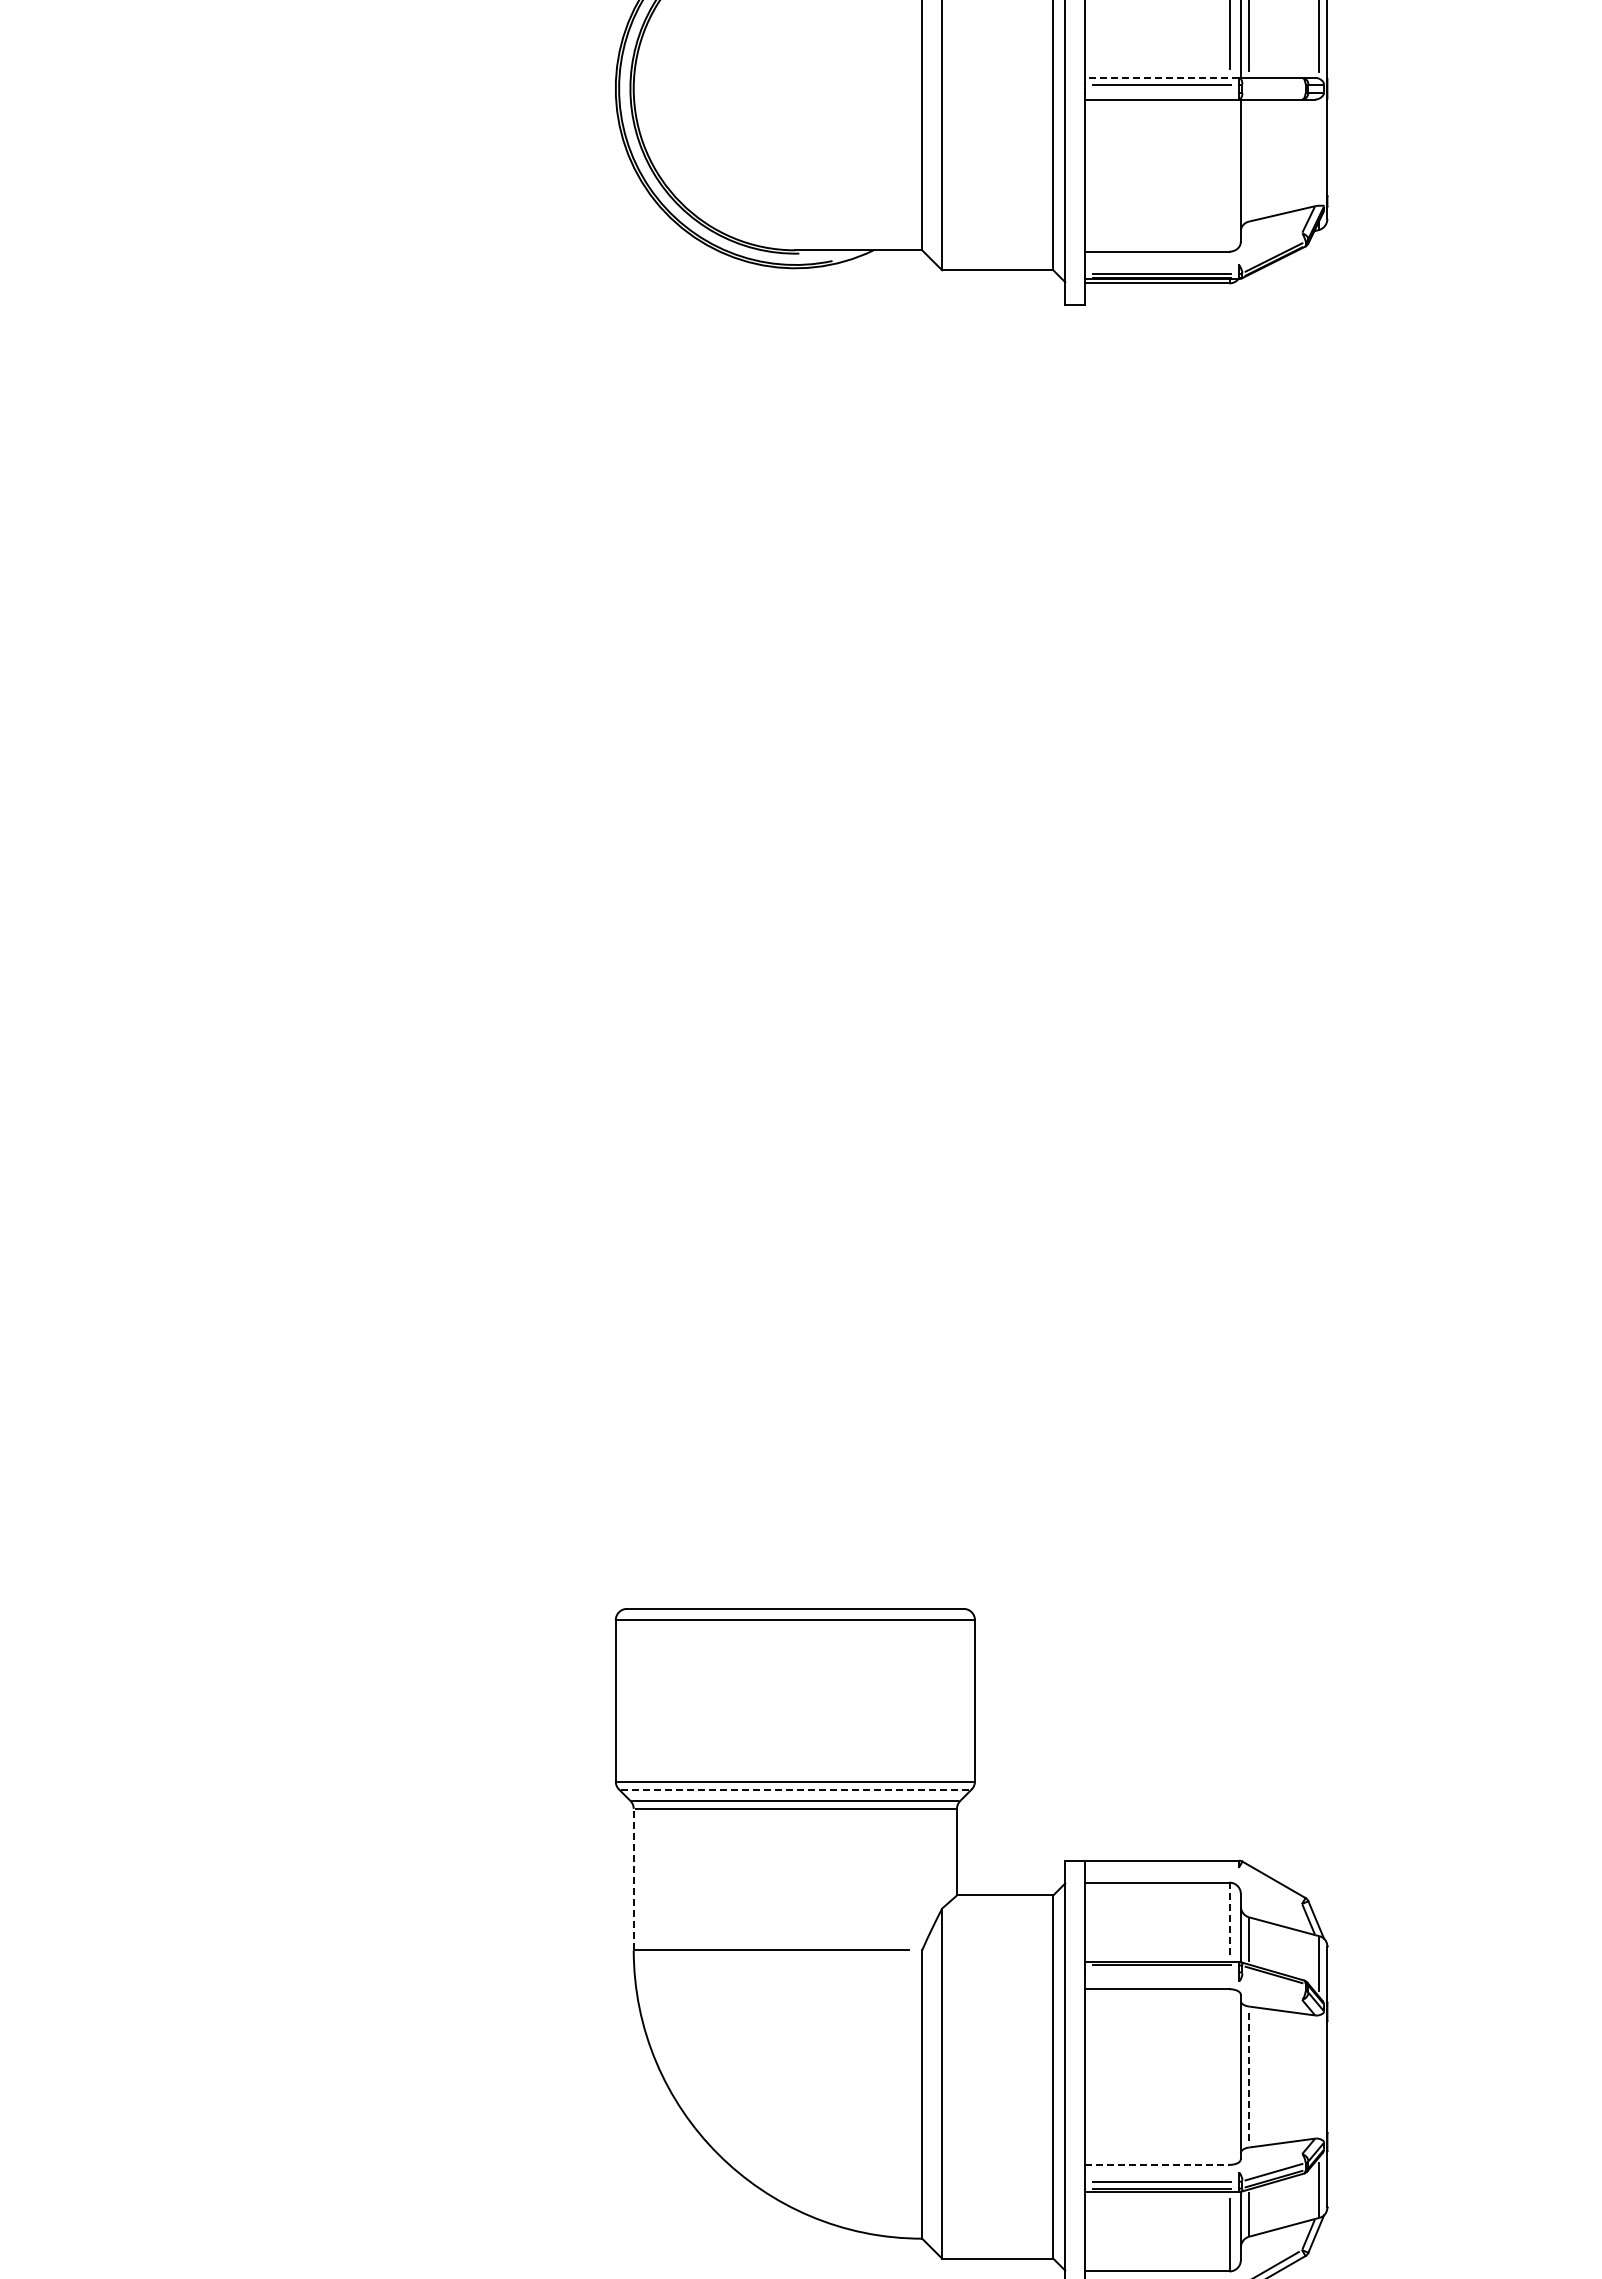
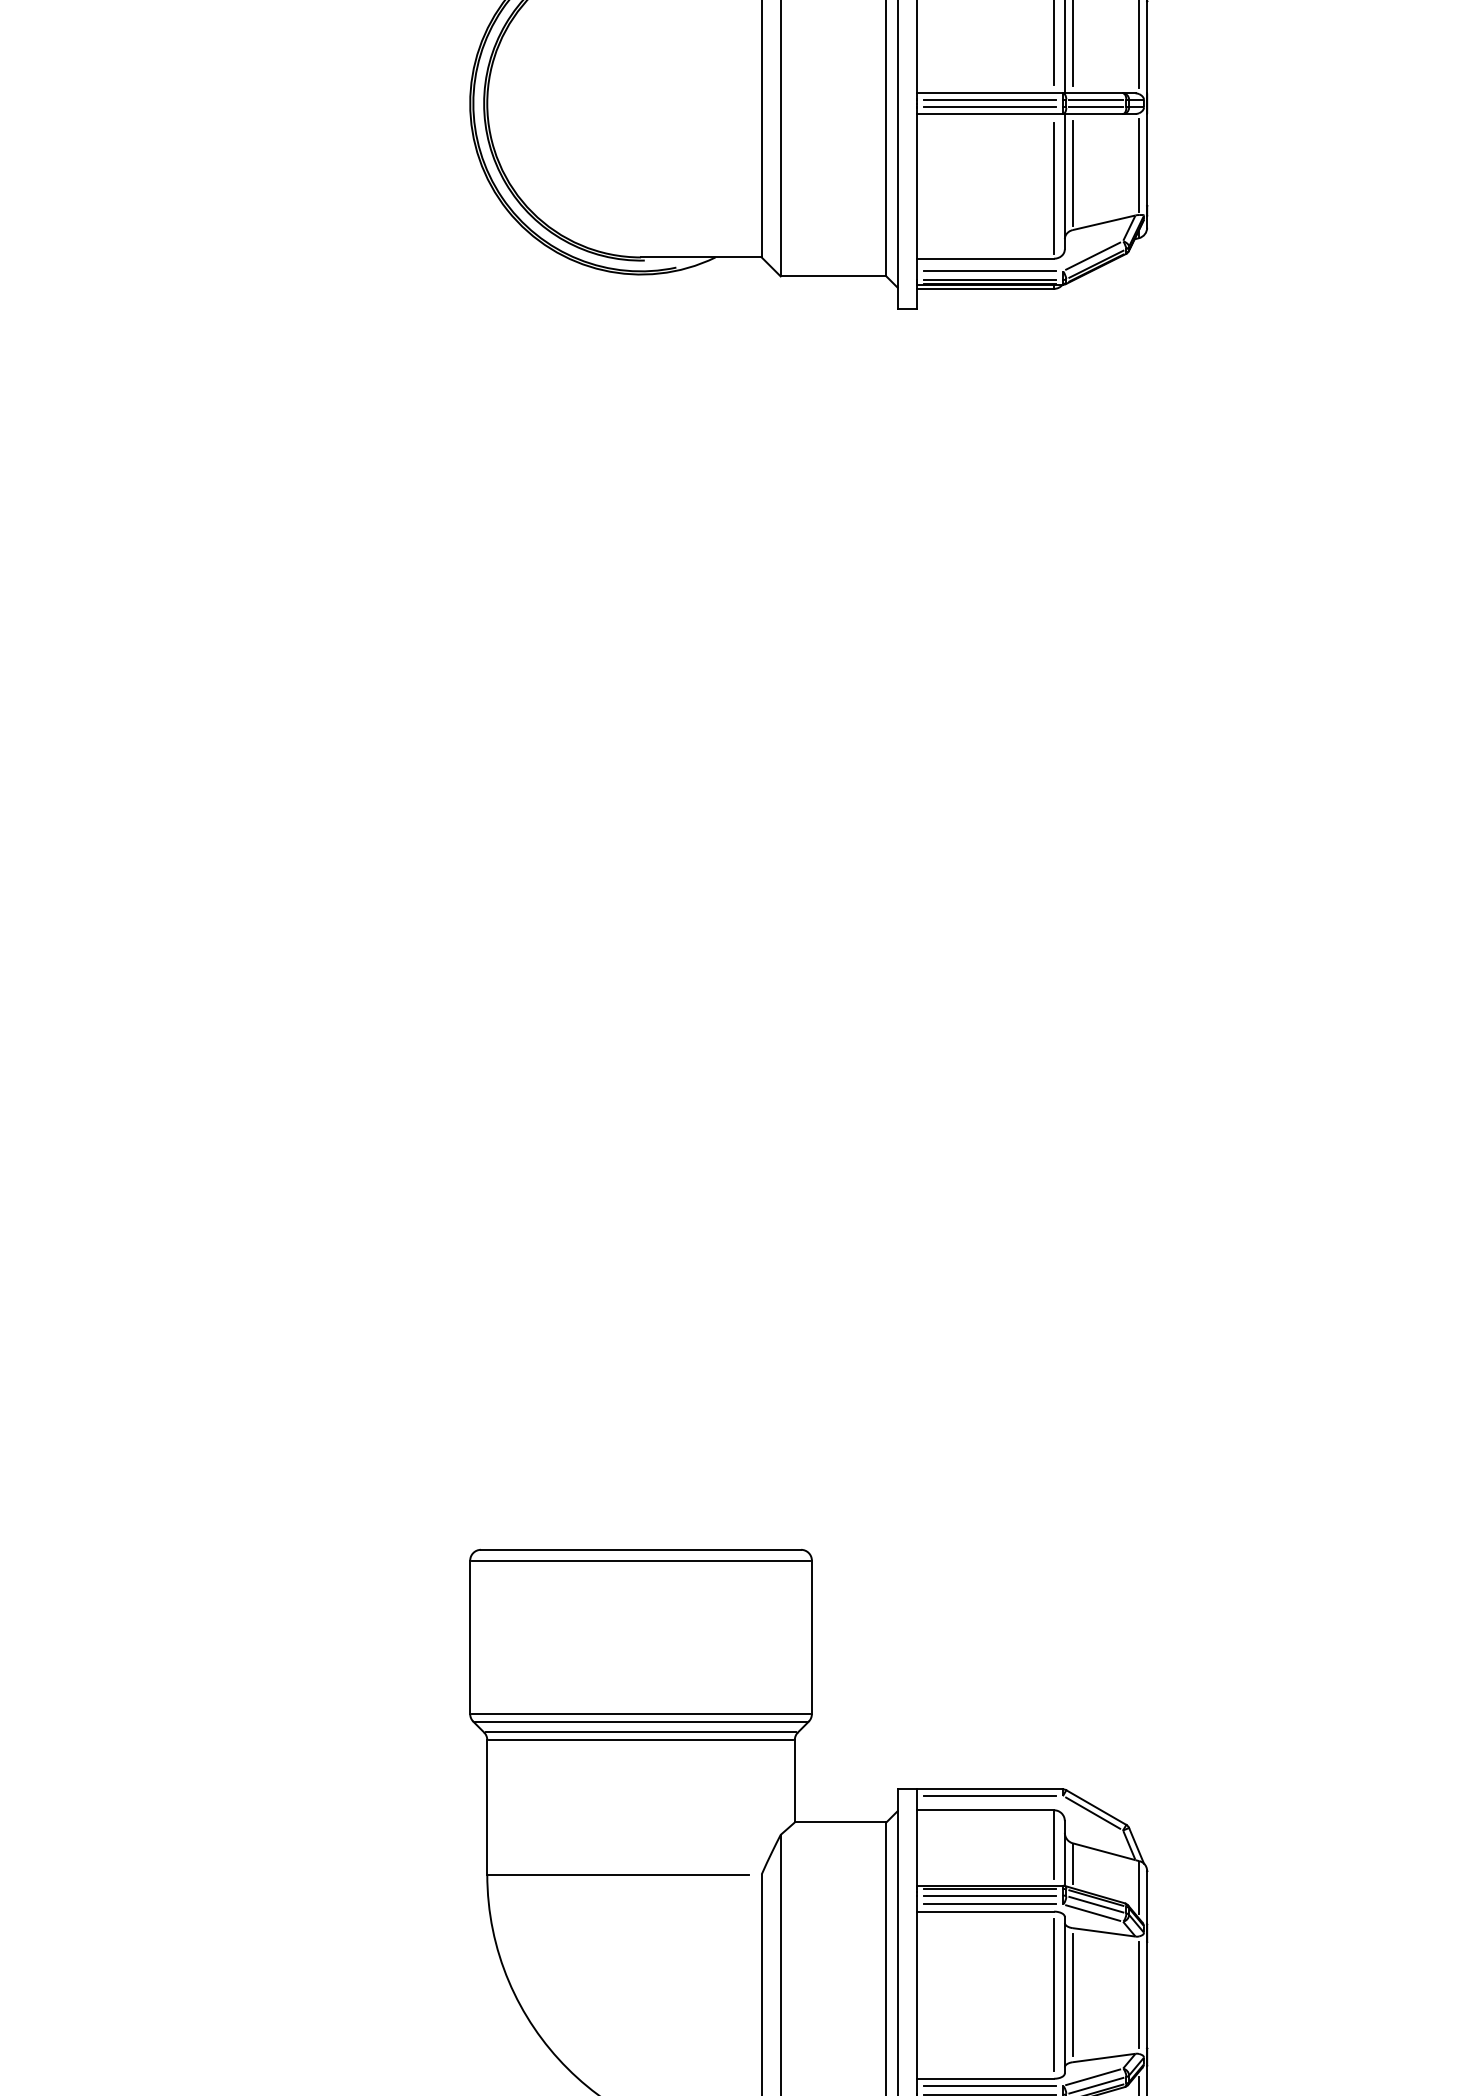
line: (1162, 77) -> (990, 93), dashed -> solid
line: (1273, 84) -> (1095, 99), added
line: (1161, 92) -> (989, 107), added
line: (1273, 92) -> (1095, 107), added
line: (1318, 153) -> (1138, 165), added
line: (1249, 161) -> (1073, 172), added
line: (1229, 177) -> (1054, 188), added
line: (1270, 248) -> (1093, 255), added
line: (1161, 264) -> (989, 270), added
line: (794, 1789) -> (640, 1721), dashed -> solid
line: (1161, 1867) -> (989, 1795), added
line: (633, 1879) -> (487, 1807), dashed -> solid
line: (1270, 1885) -> (1093, 1812), added
line: (1229, 1919) -> (1054, 1845), dashed -> solid
line: (1161, 1972) -> (989, 1895), added
line: (1161, 1981) -> (989, 1904), added
line: (1273, 1981) -> (1095, 1904), added
line: (1270, 1990) -> (1093, 1912), added
line: (1229, 2076) -> (1054, 1994), added
line: (1249, 2077) -> (1073, 1995), dashed -> solid
line: (1318, 2077) -> (1138, 1995), added
line: (1270, 2163) -> (1093, 2077), added
line: (1157, 2164) -> (985, 2078), dashed -> solid
line: (1161, 2172) -> (989, 2086), added

